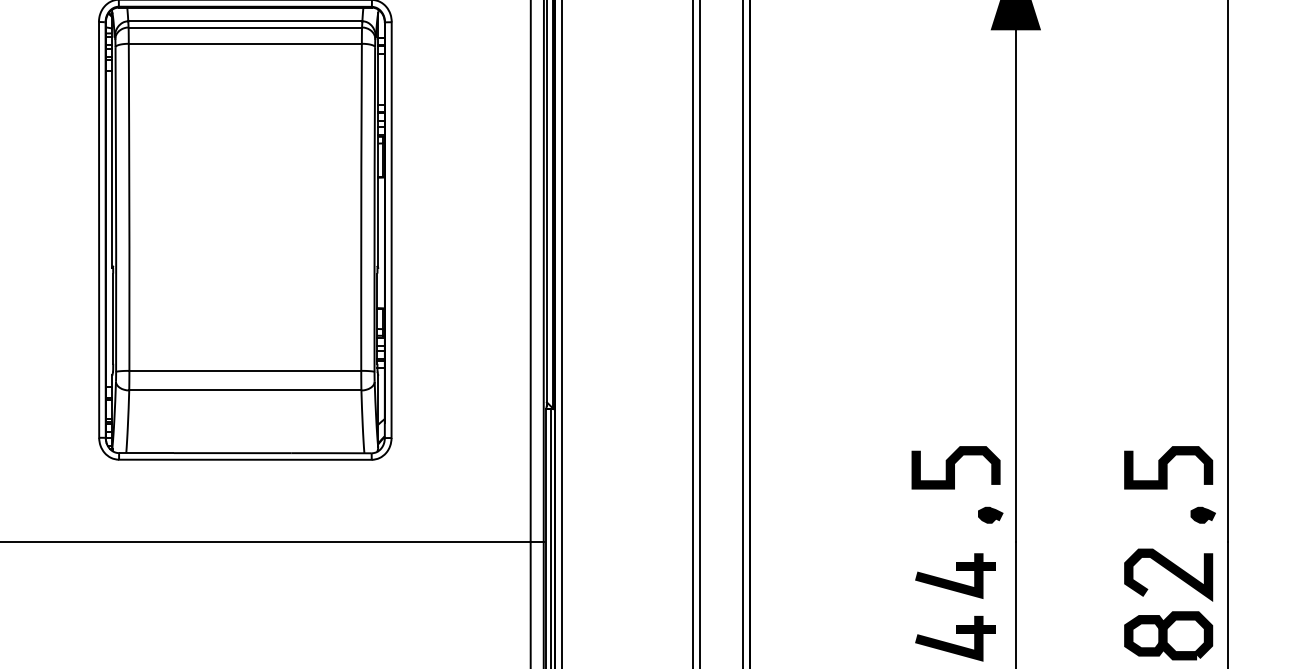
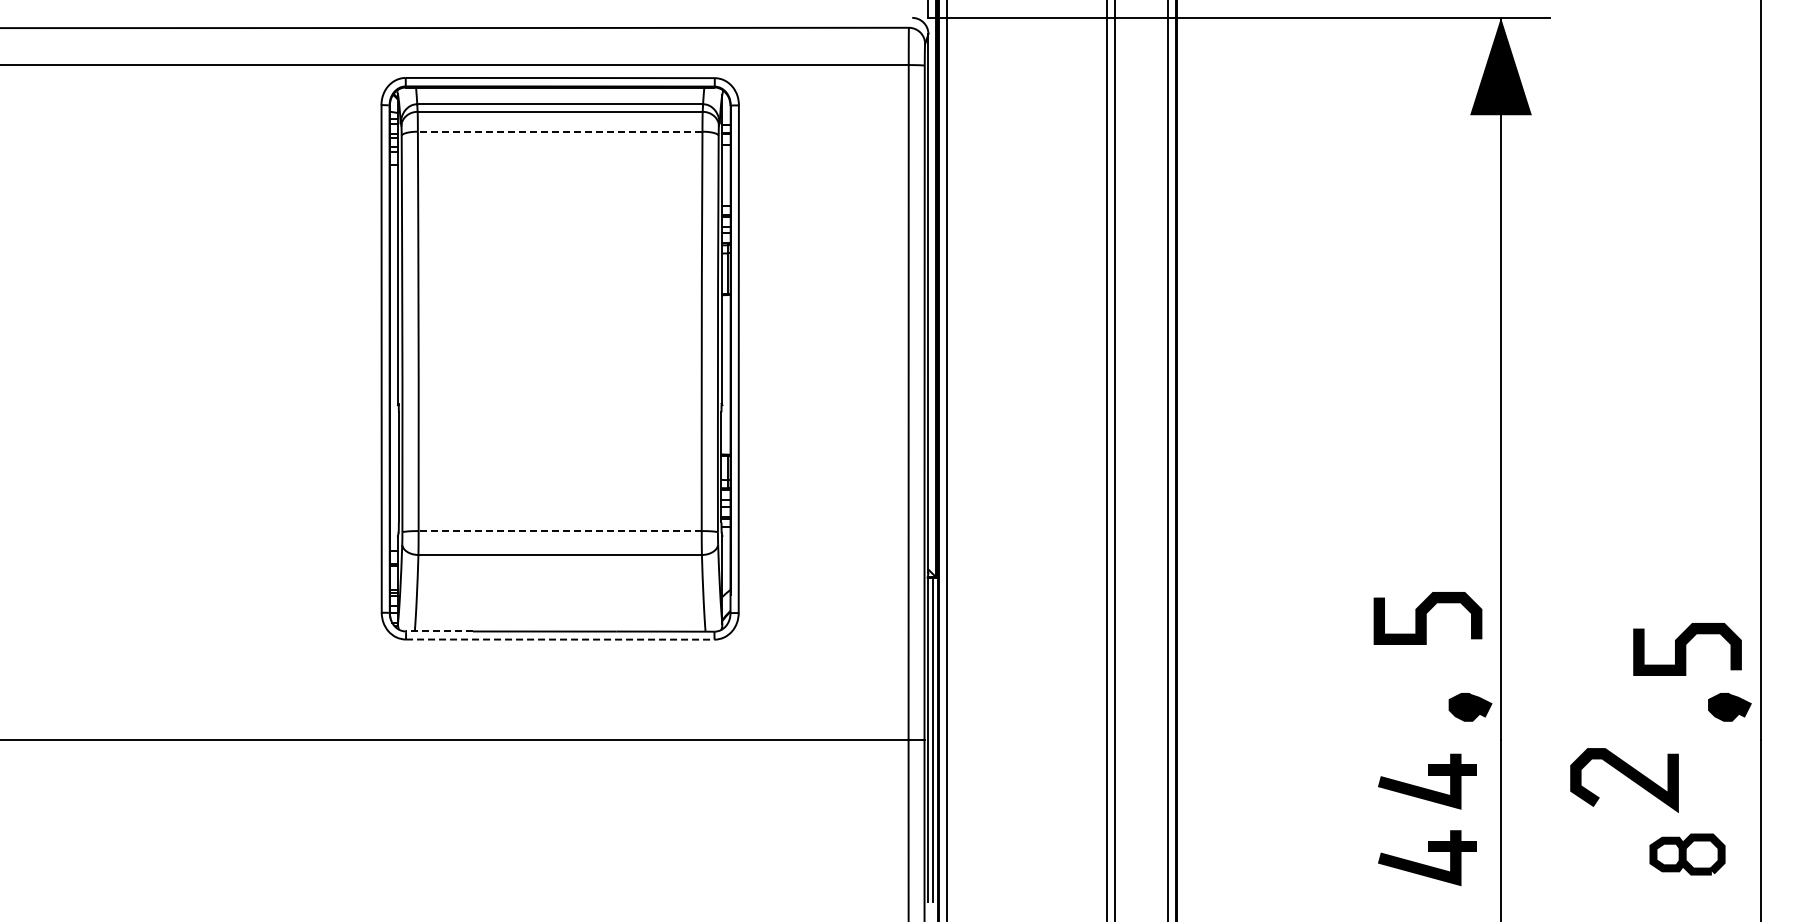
line: (244, 43) -> (559, 131), solid -> dashed
line: (245, 371) -> (560, 531), solid -> dashed
line: (145, 453) -> (438, 631), solid -> dashed
line: (245, 459) -> (560, 639), solid -> dashed
curve: (954, 467) -> (1426, 618), moved
part: (990, 515) -> (1469, 707), size x1.4
part: (1203, 515) -> (1729, 707), size x1.4
curve: (1171, 572) -> (1627, 777), moved
part: (1168, 635) -> (1687, 854), size x0.7

